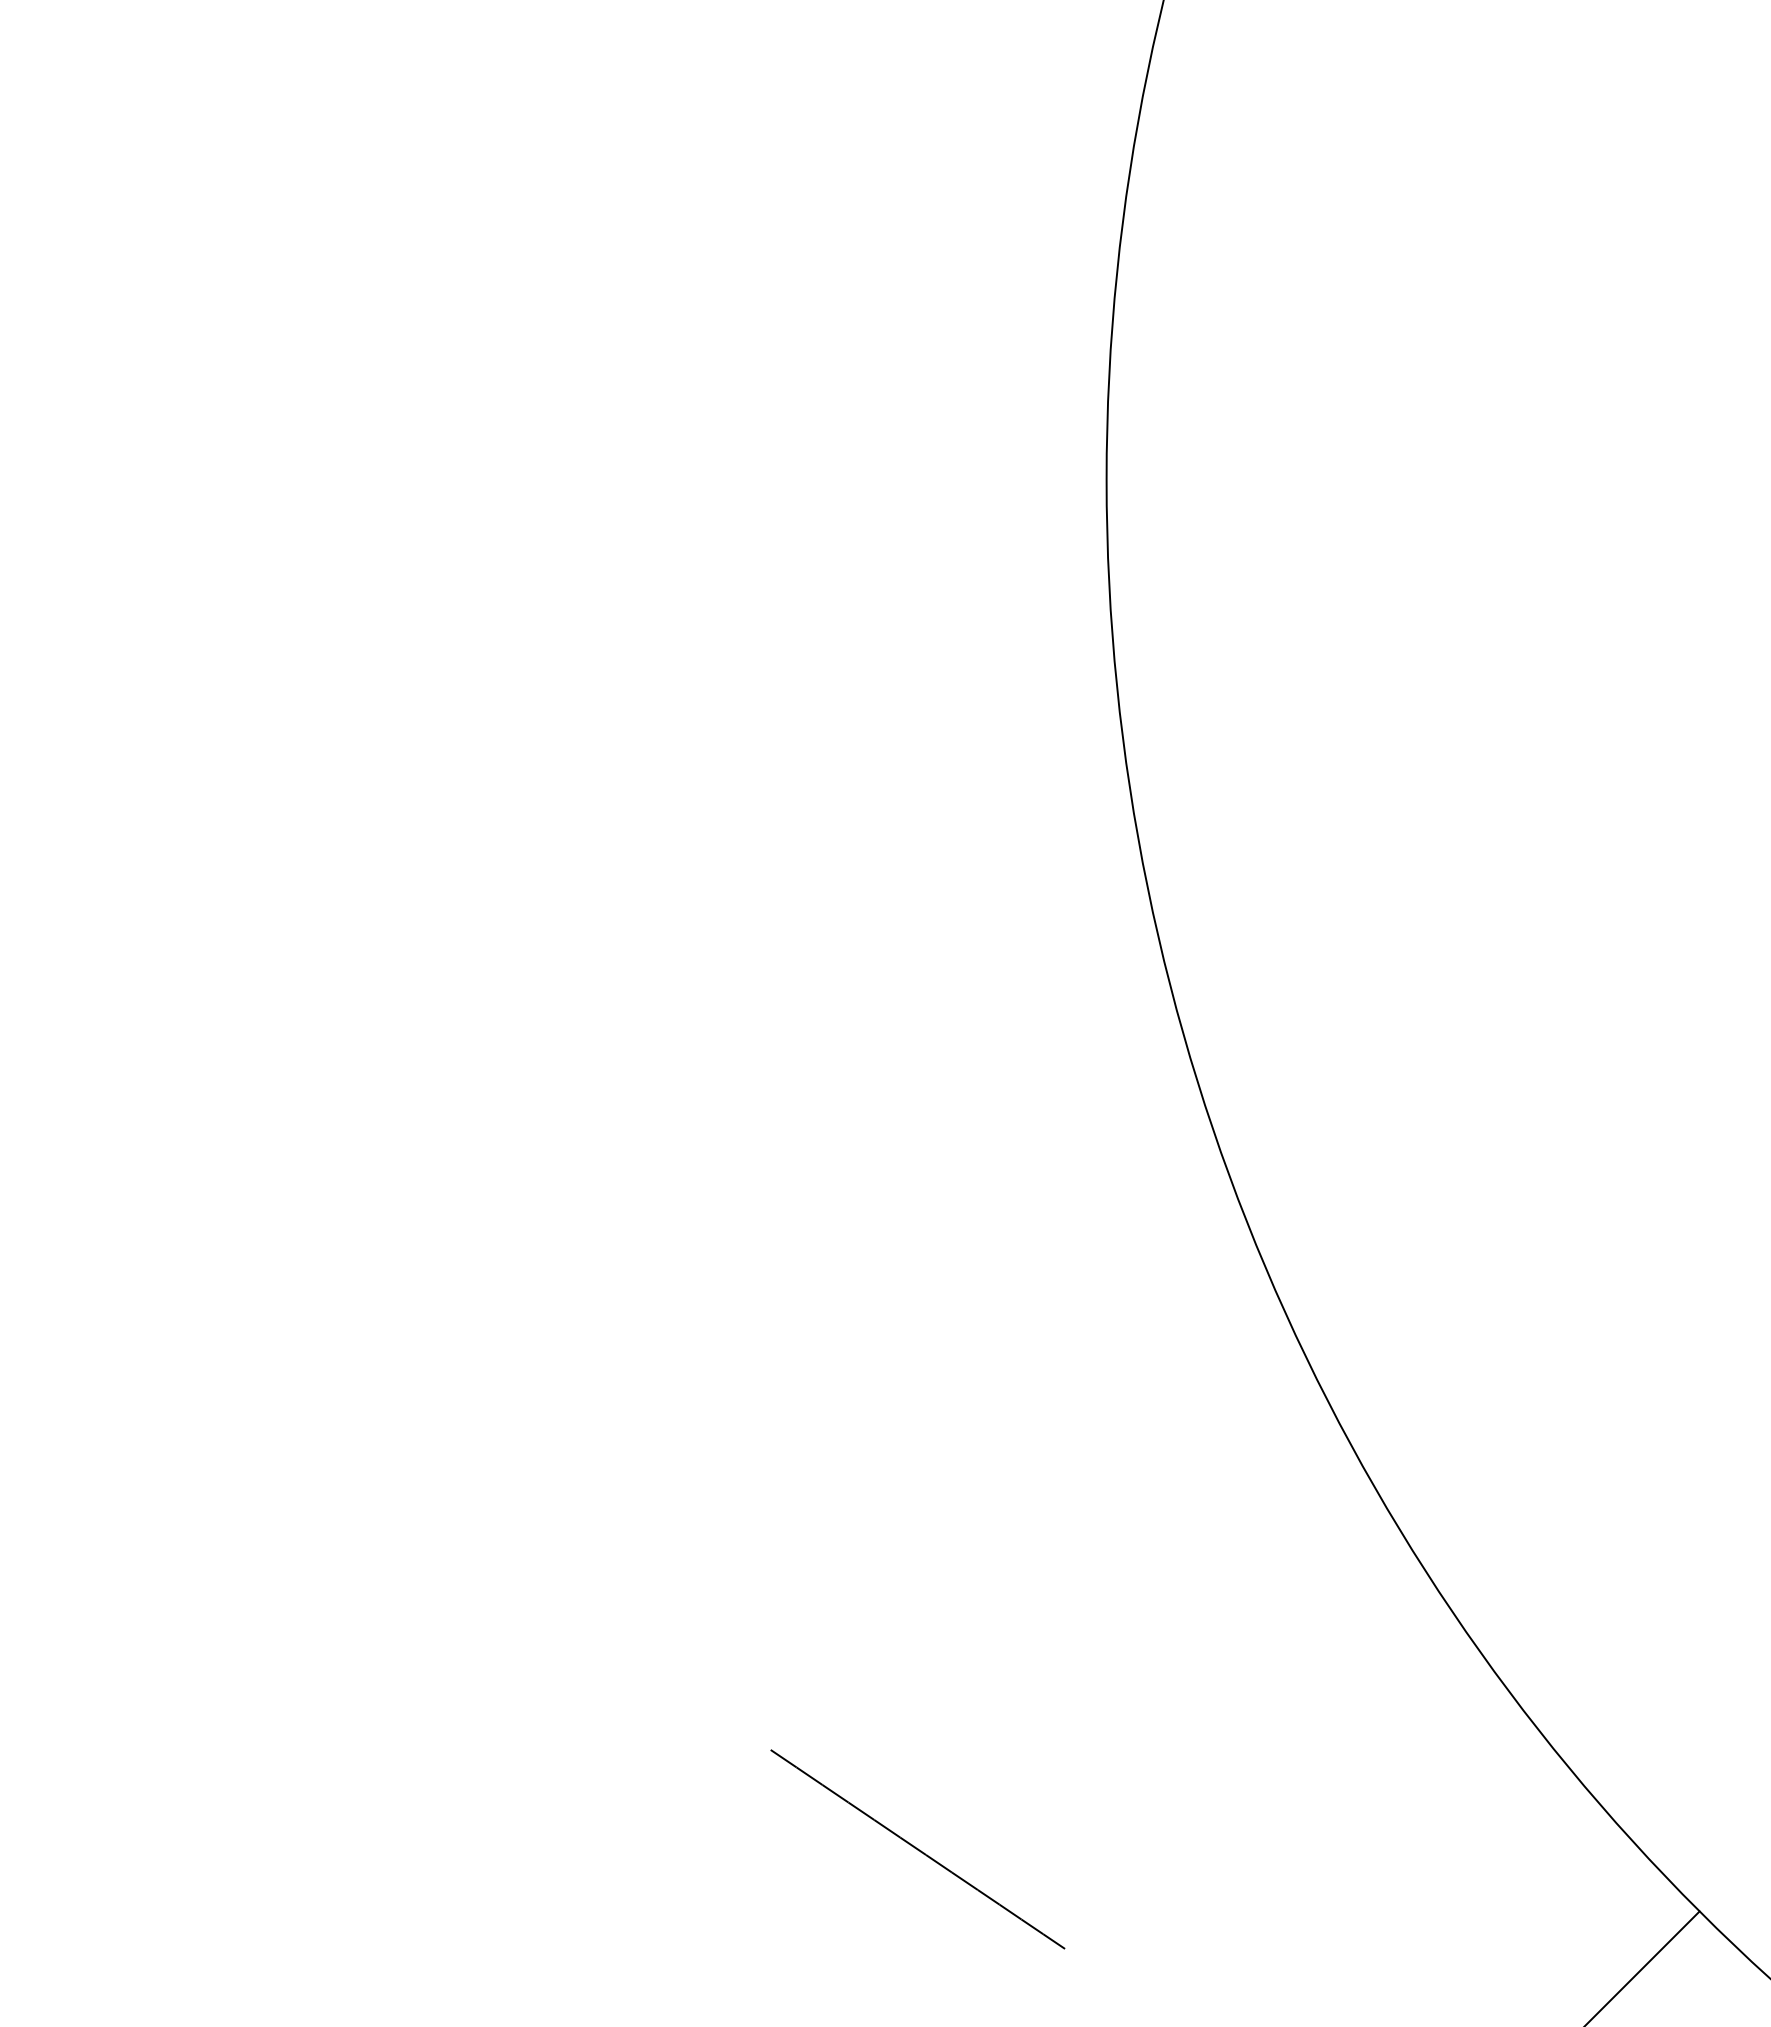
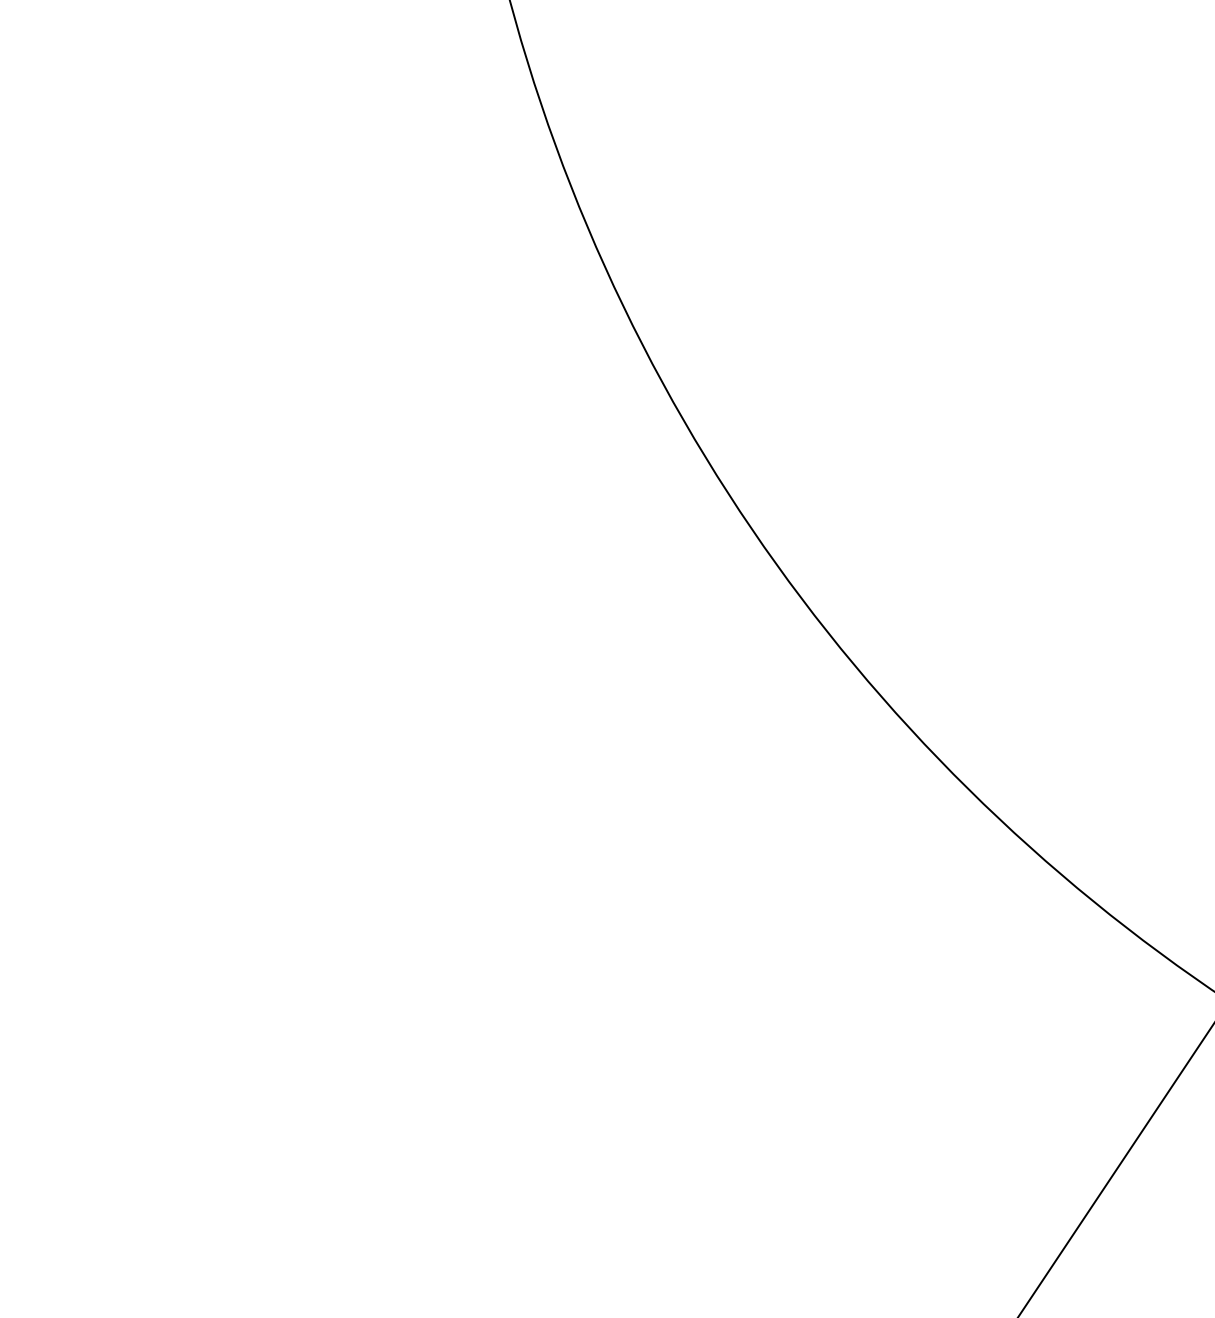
line: (917, 1849) -> (555, 1081), removed

